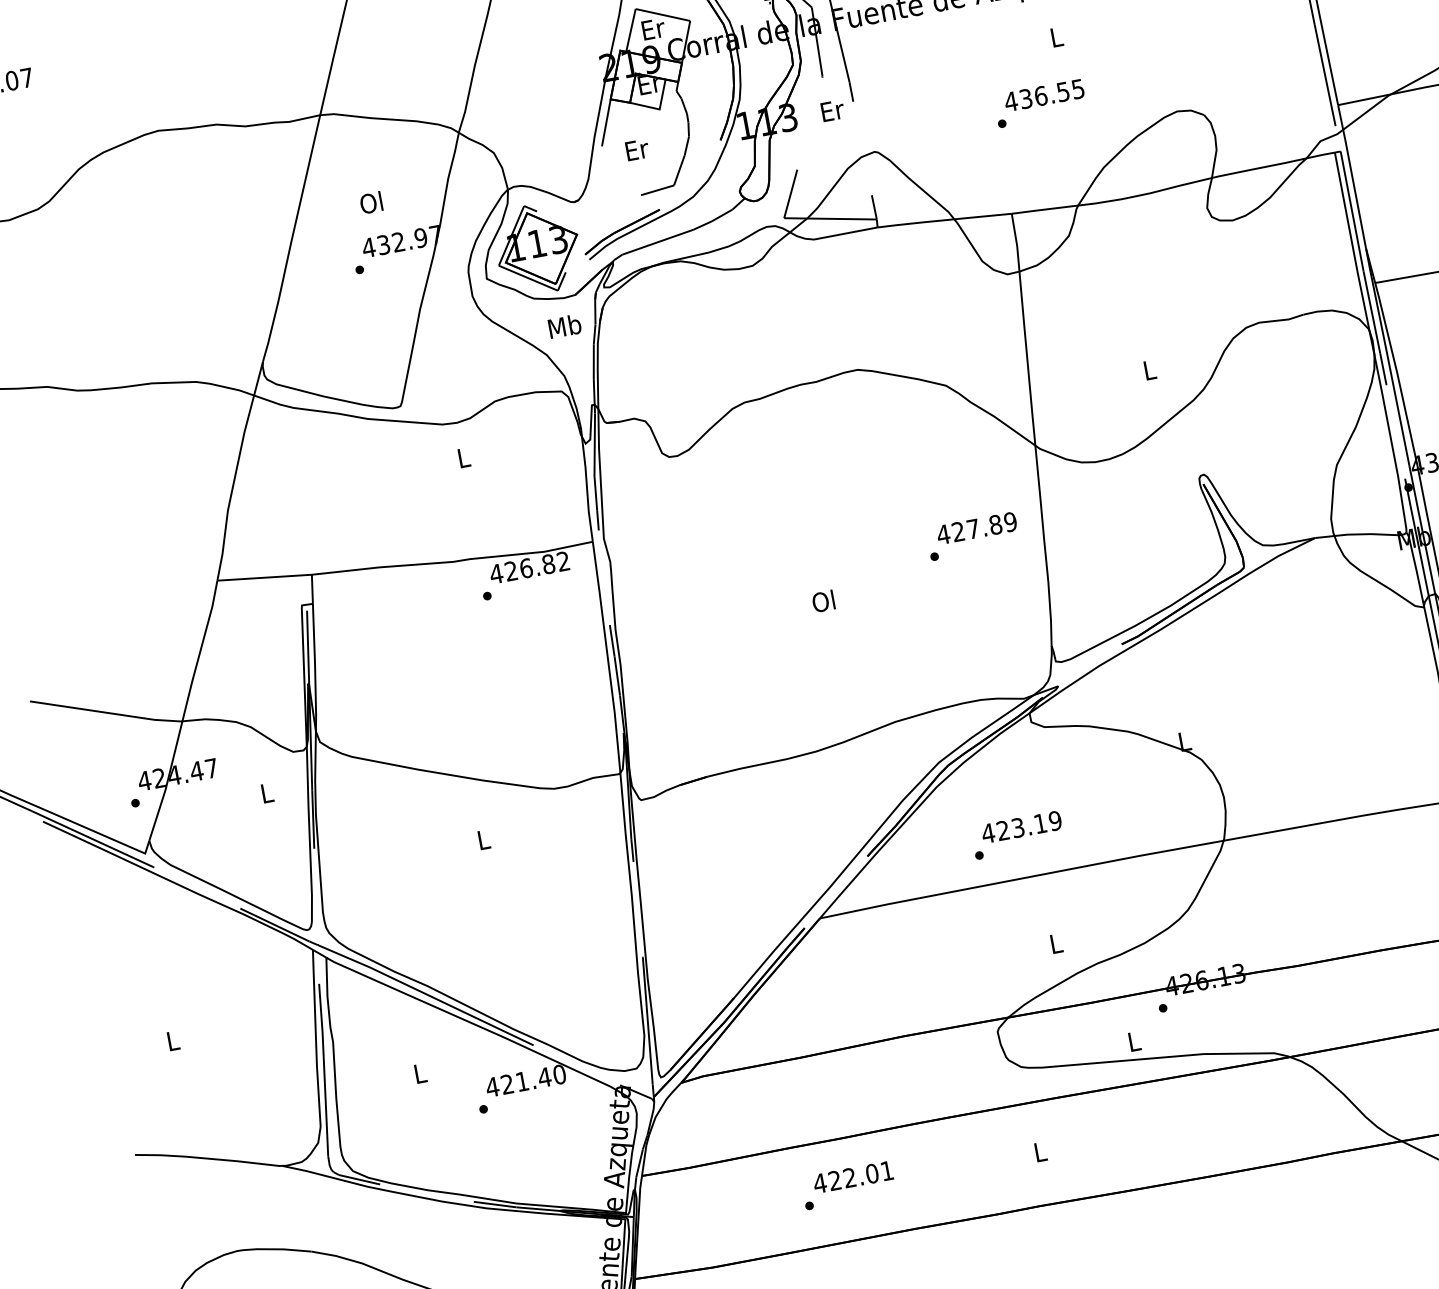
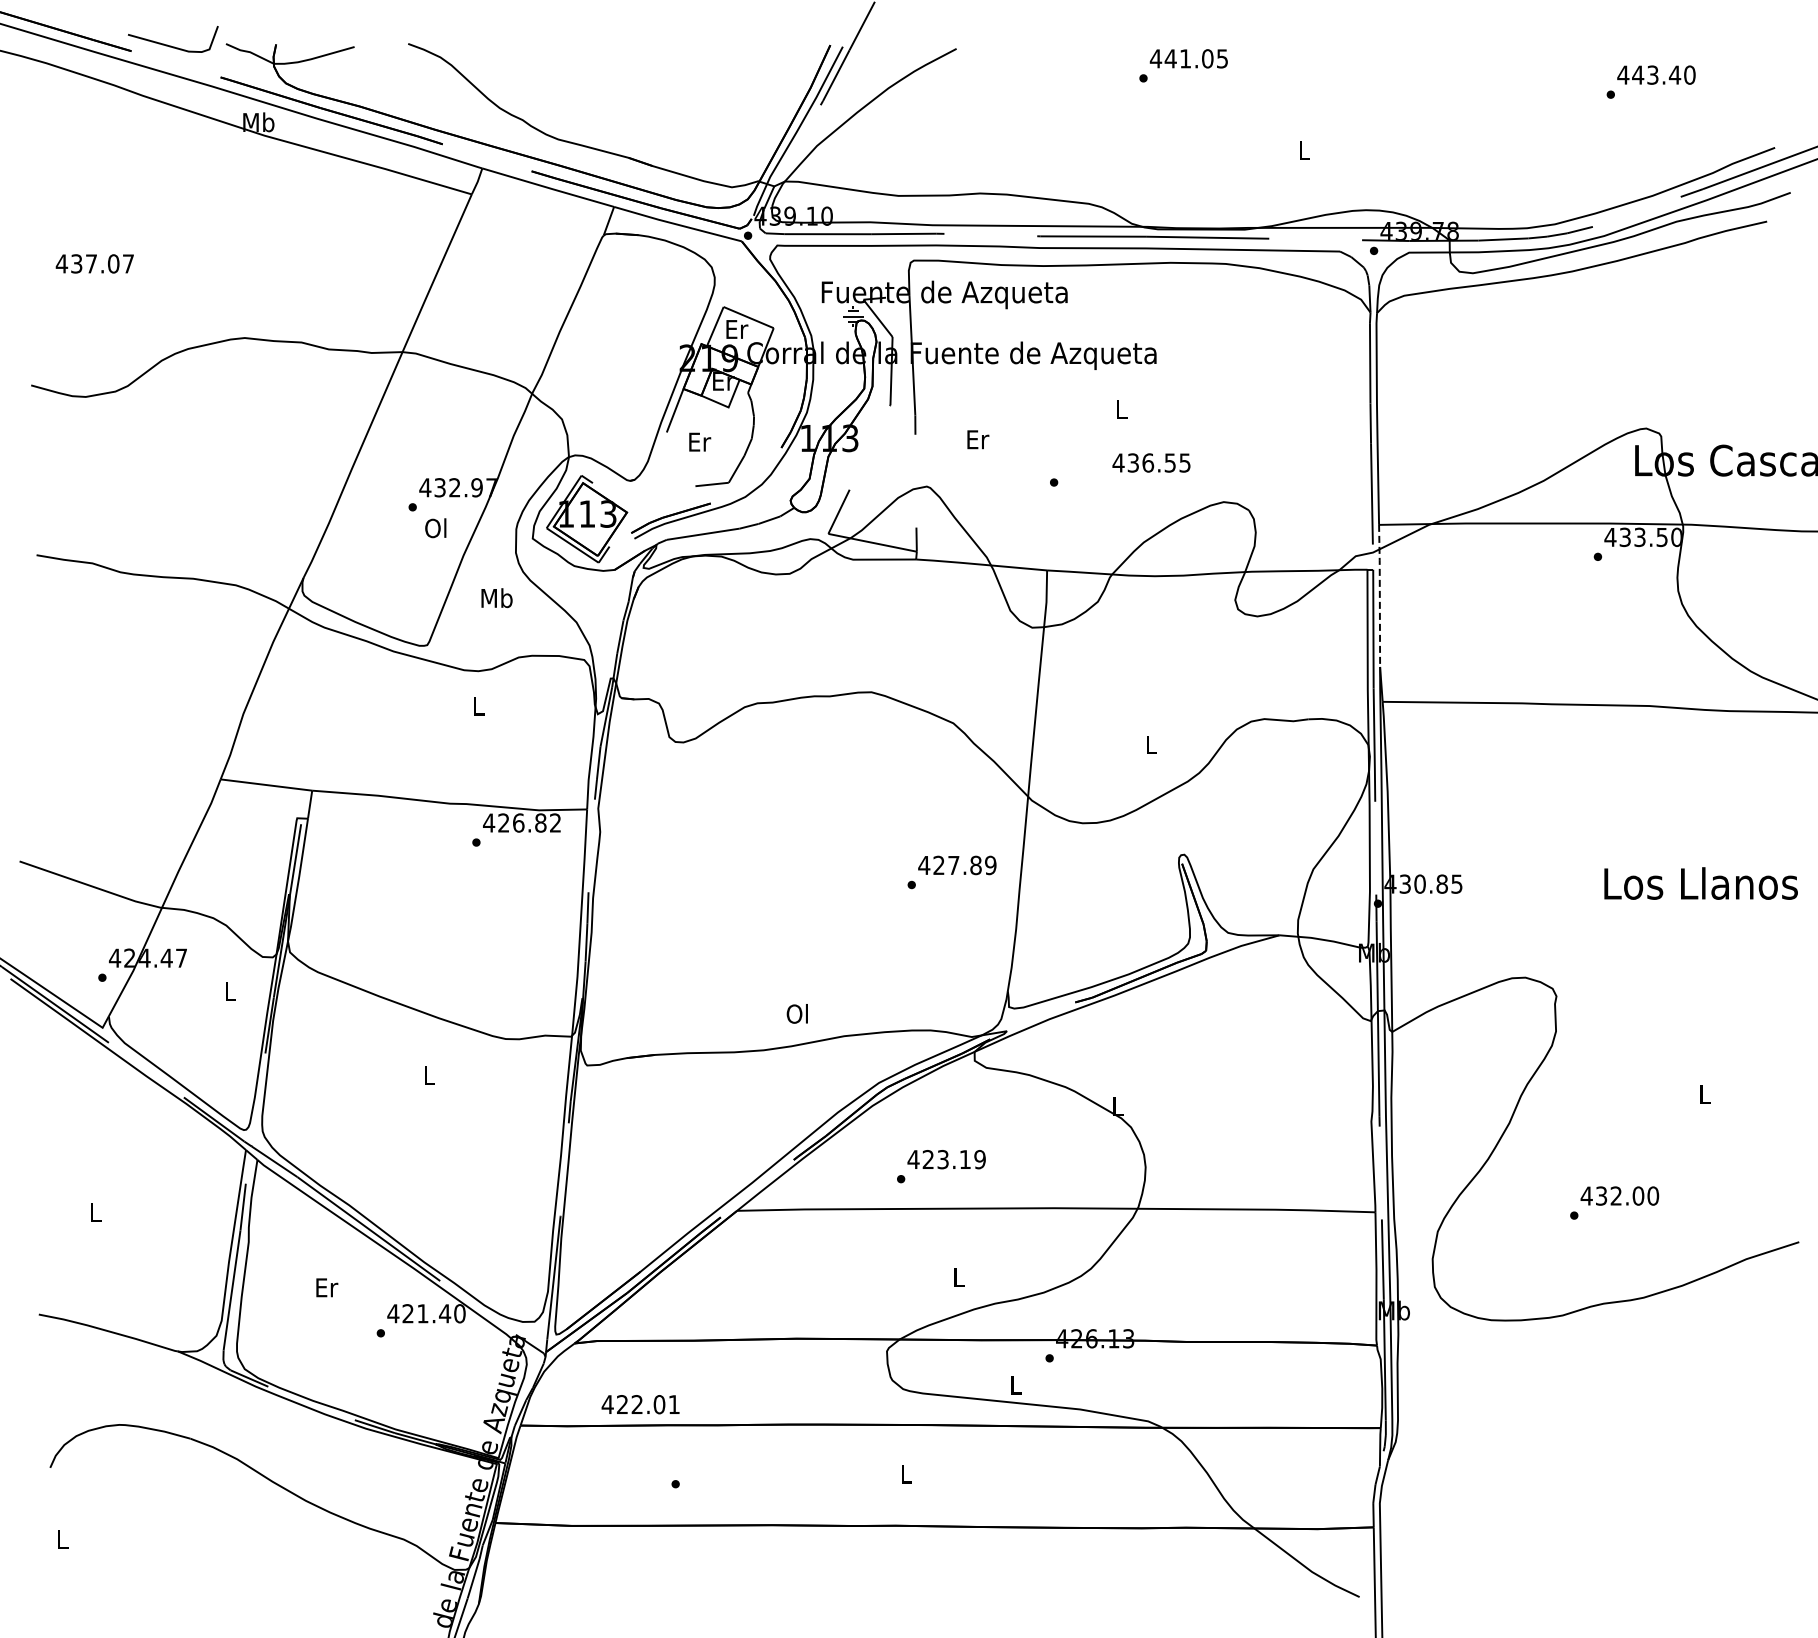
text: (1044, 94) -> (1151, 462), moved
text: (833, 110) -> (978, 439), moved
line: (1351, 176) -> (1379, 595), solid -> dashed
text: (371, 203) -> (435, 528), moved
text: (564, 326) -> (496, 598), moved
text: (822, 601) -> (796, 1013), moved
text: (421, 1073) -> (327, 1287), L -> Er
text: (853, 1177) -> (640, 1404), moved

